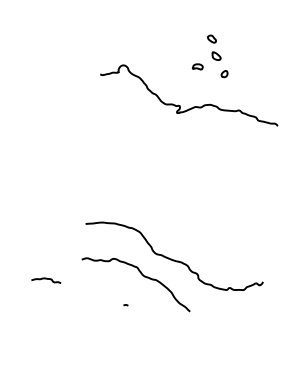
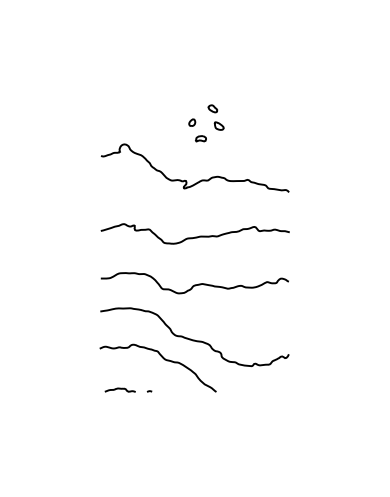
part: (224, 73) -> (192, 122), moved
curve: (183, 160) -> (195, 236), added
curve: (178, 206) -> (194, 284), added
curve: (45, 279) -> (119, 389), moved

